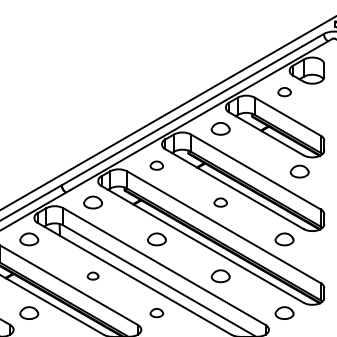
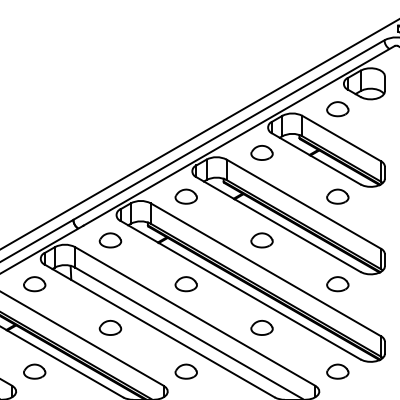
part: (284, 92) -> (337, 109), size x1.43
part: (156, 165) -> (185, 196), size x1.43
part: (299, 171) -> (337, 196), moved
part: (220, 202) -> (261, 240), size x1.43
part: (93, 275) -> (110, 327), size x1.67
part: (156, 312) -> (185, 371), size x1.43

